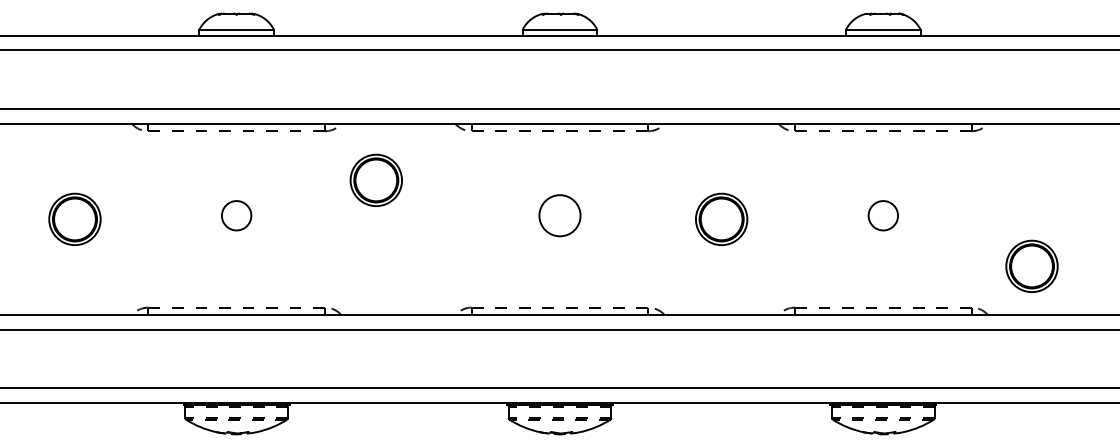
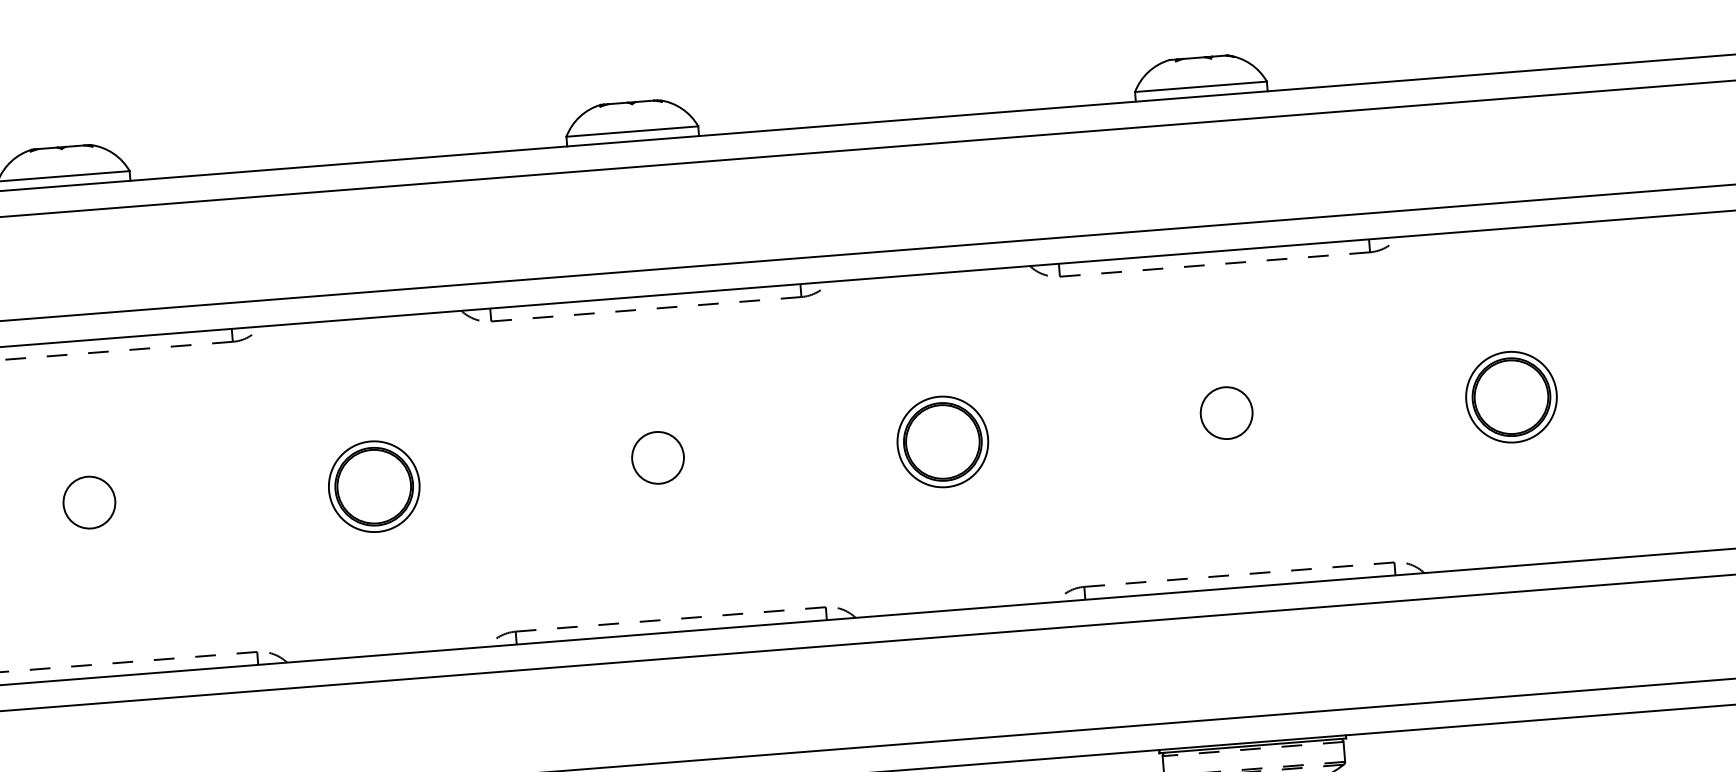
part: (375, 179) -> (372, 485), moved
circle: (559, 215) -> (657, 457), size x0.71
part: (1031, 265) -> (1510, 395), moved

